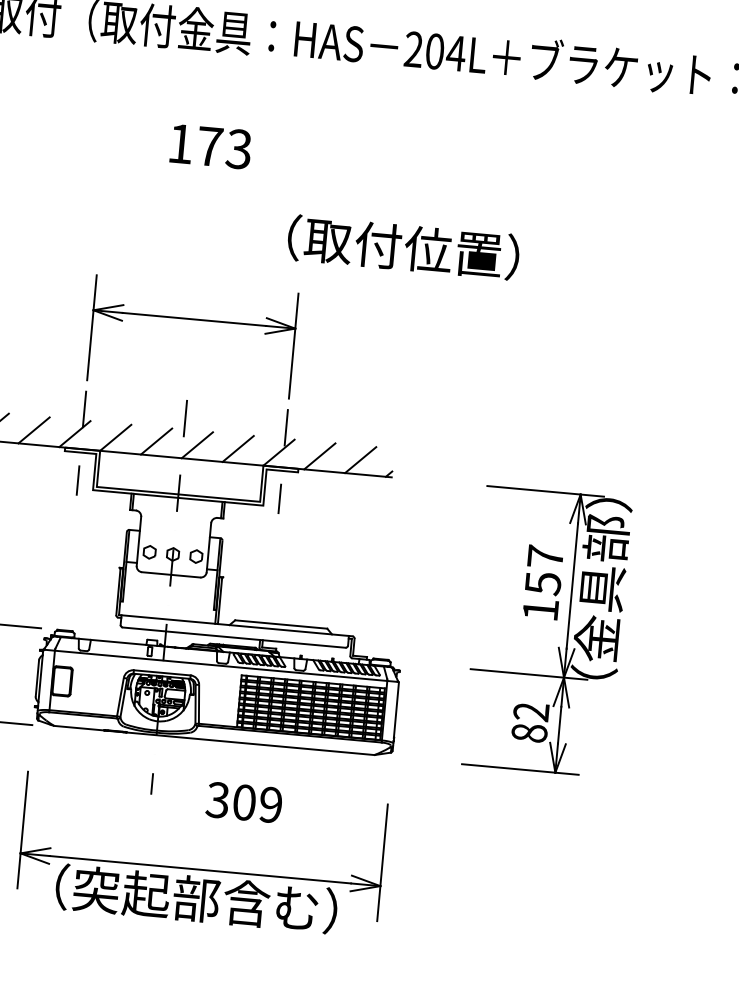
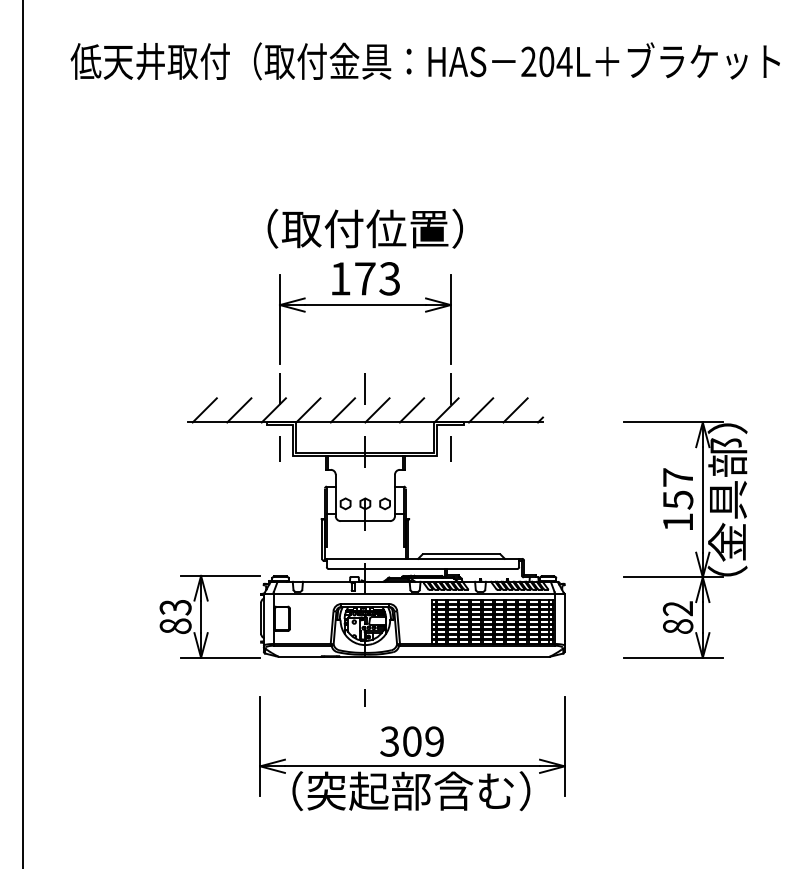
text: (210, 146) -> (365, 278), moved
text: (402, 247) -> (364, 228), moved
text: (243, 802) -> (411, 741), moved

